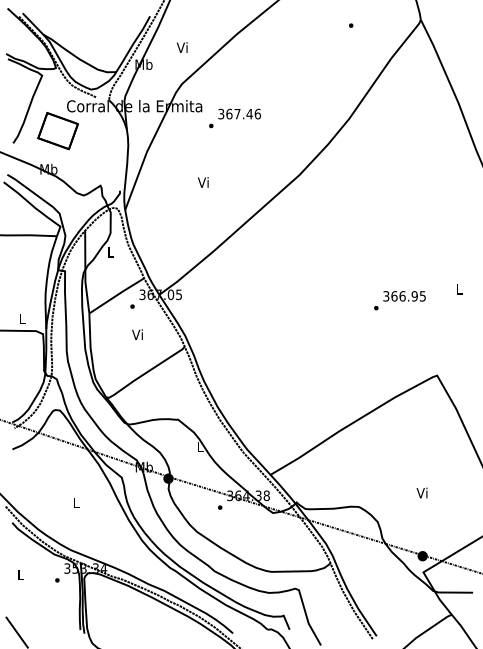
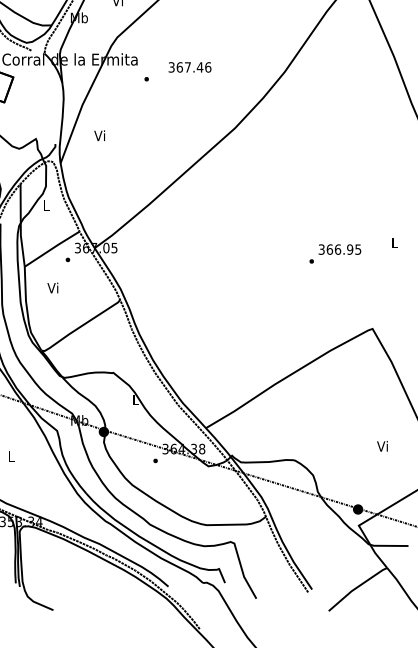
text: (239, 113) -> (189, 66), moved
text: (203, 182) -> (99, 135), moved
text: (137, 334) -> (52, 287), moved
text: (421, 492) -> (381, 445), moved

